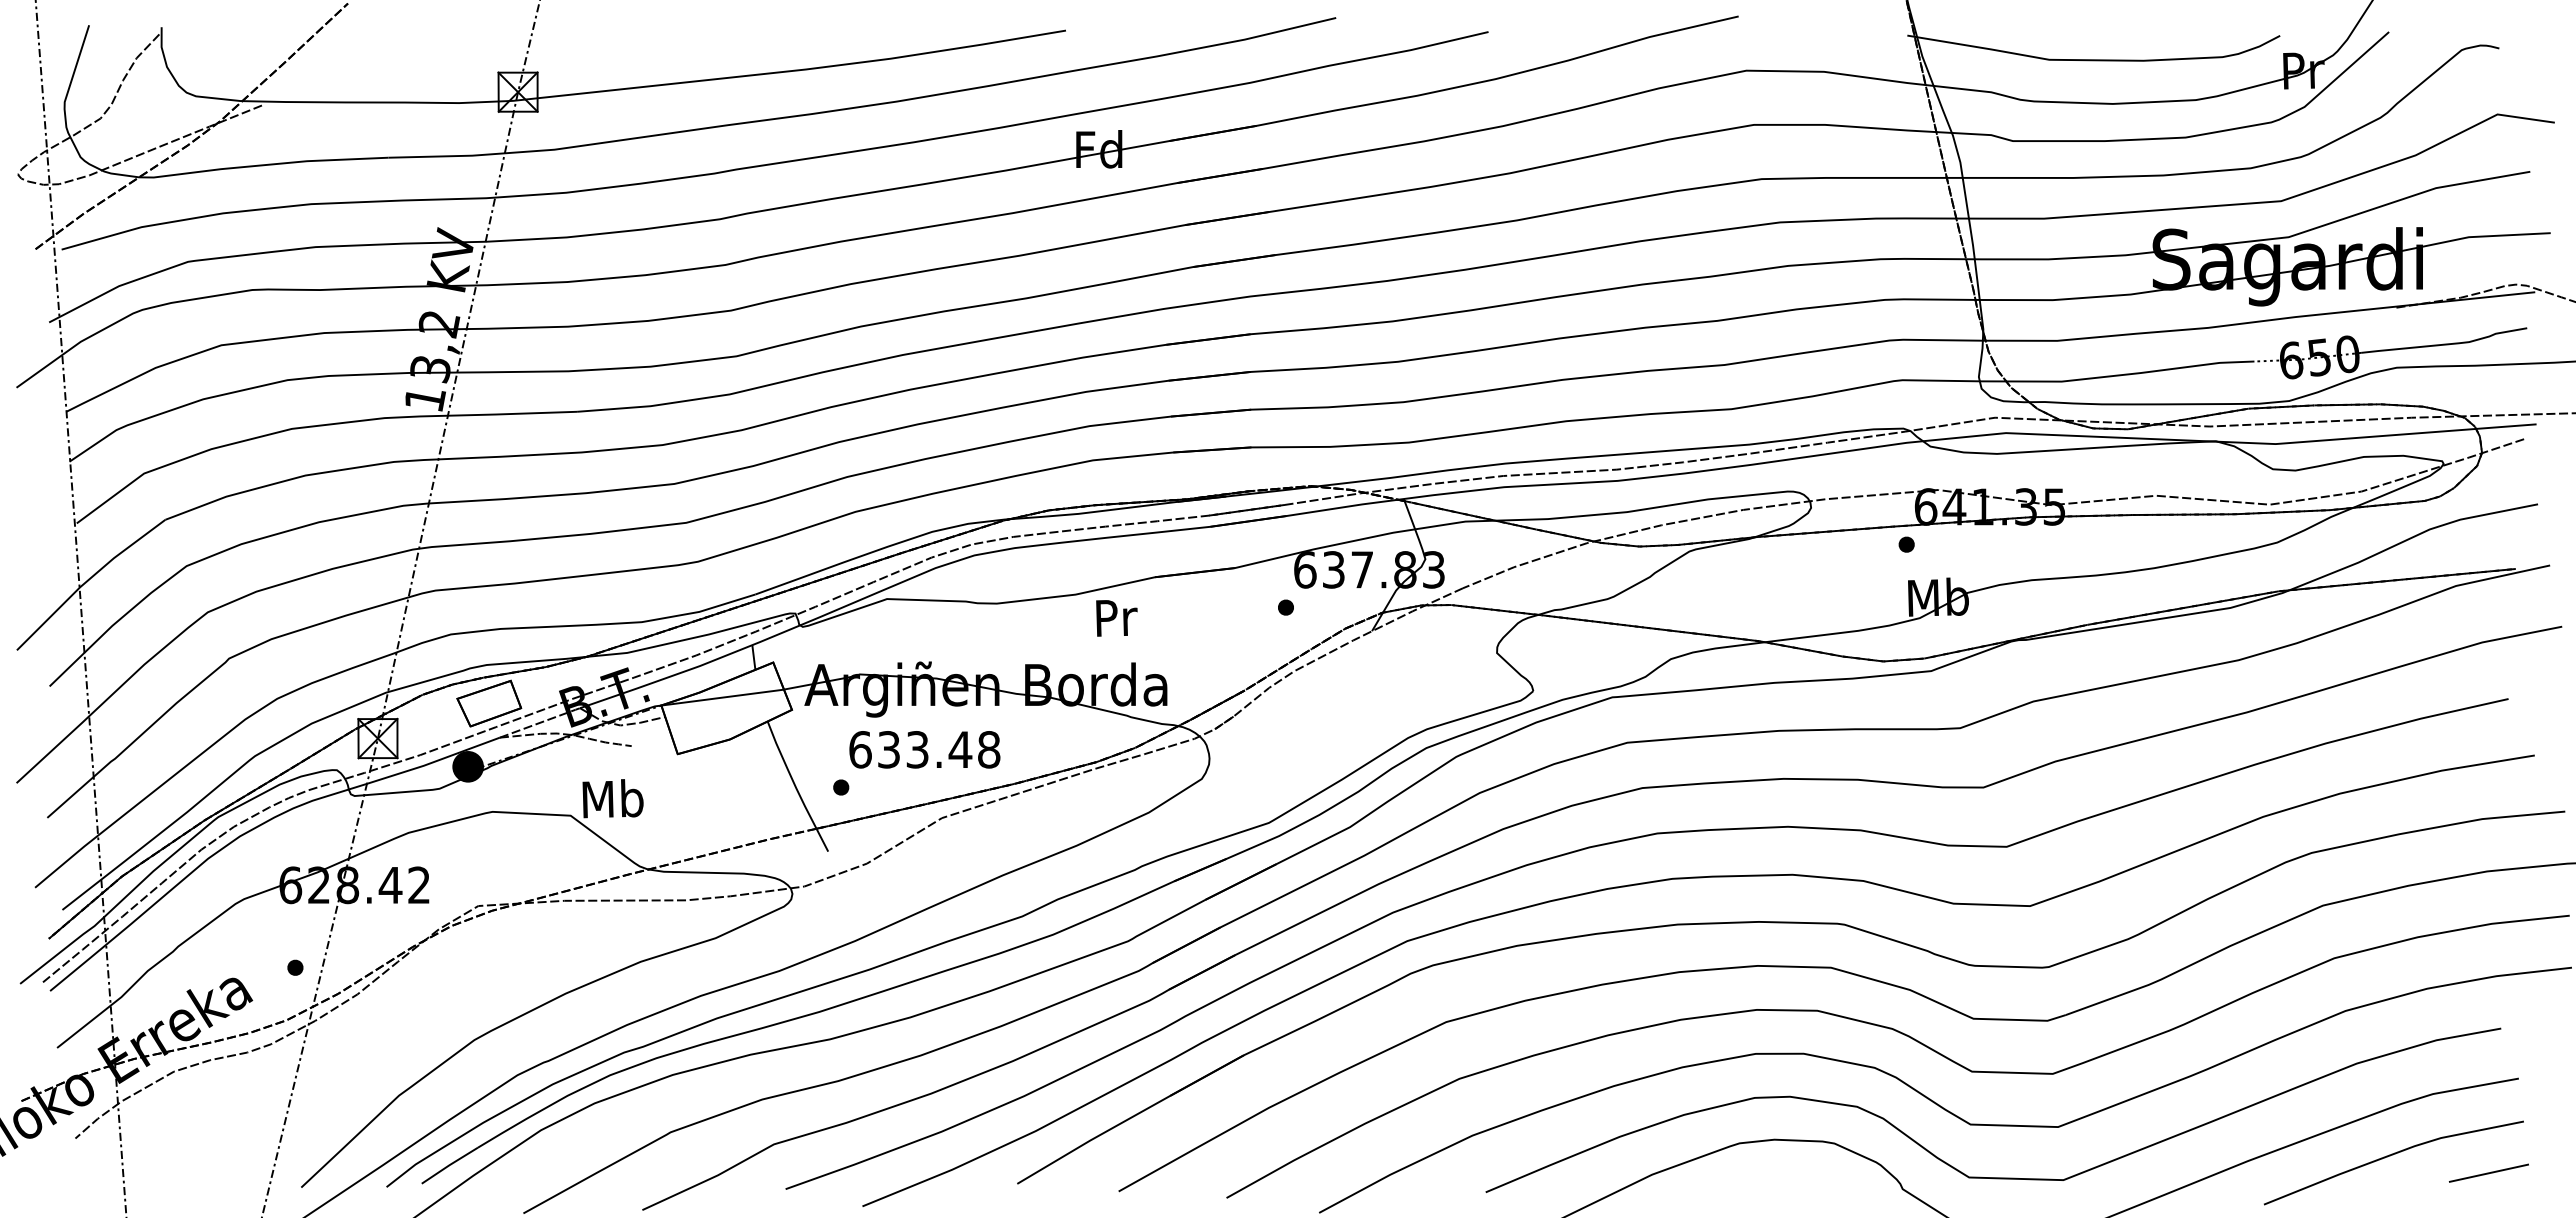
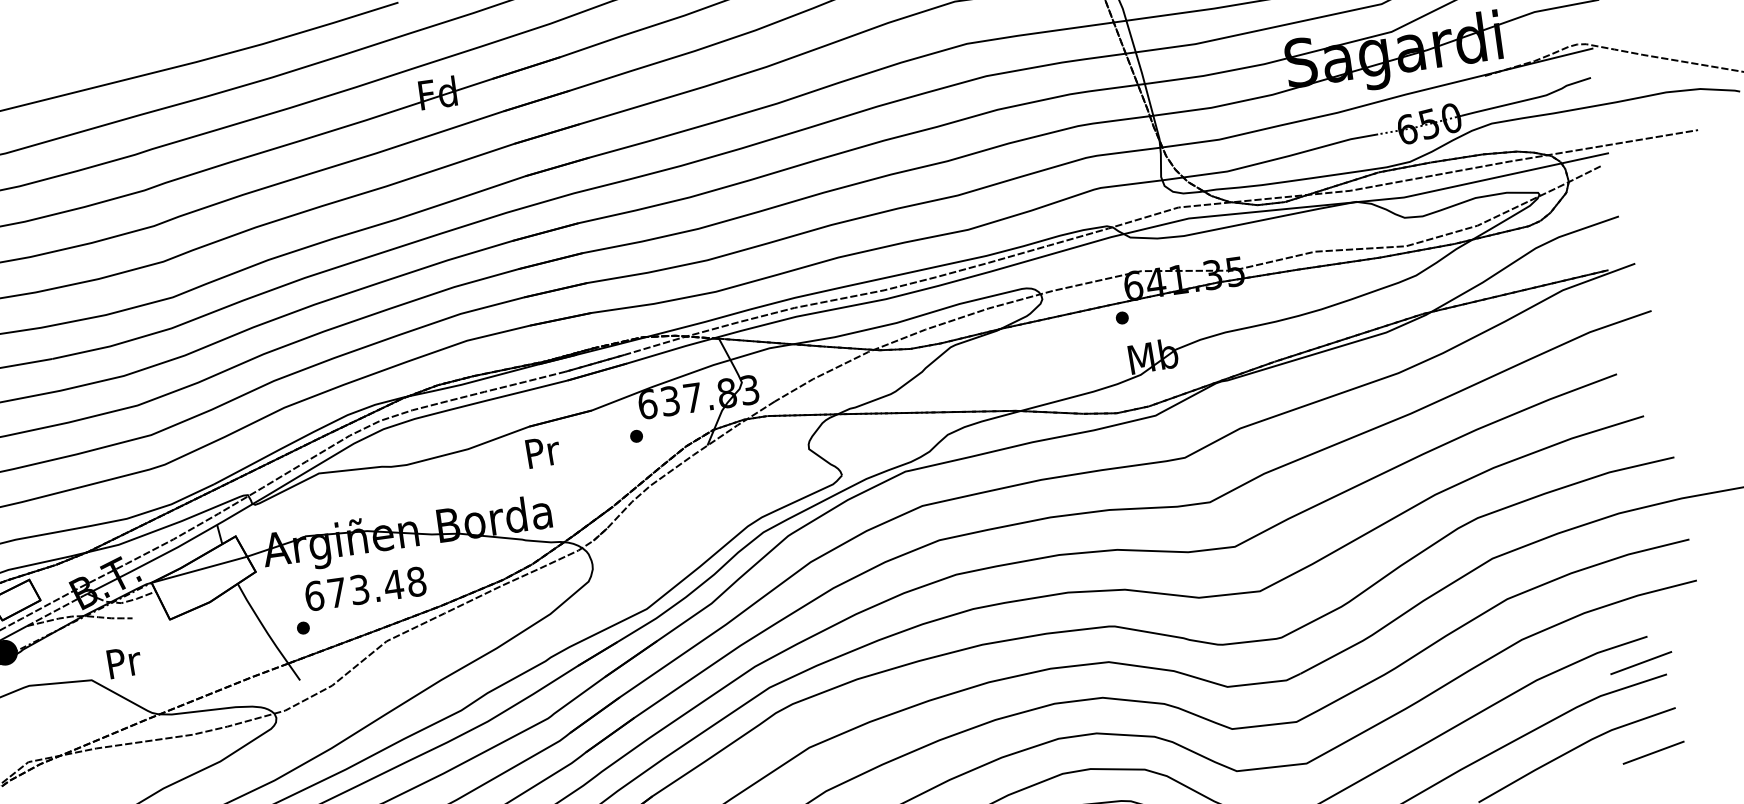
text: (1116, 618) -> (542, 452), moved
text: (888, 749) -> (336, 592), 633.48 -> 673.48
text: (612, 798) -> (123, 662), Mb -> Pr
line: (2488, 1059) -> (1640, 662), added

